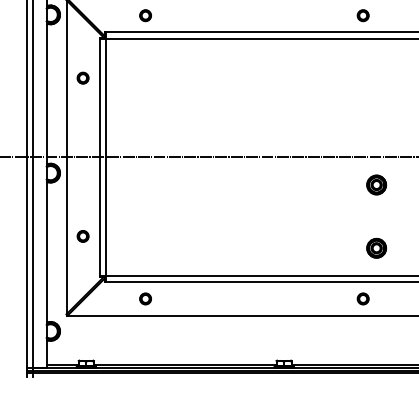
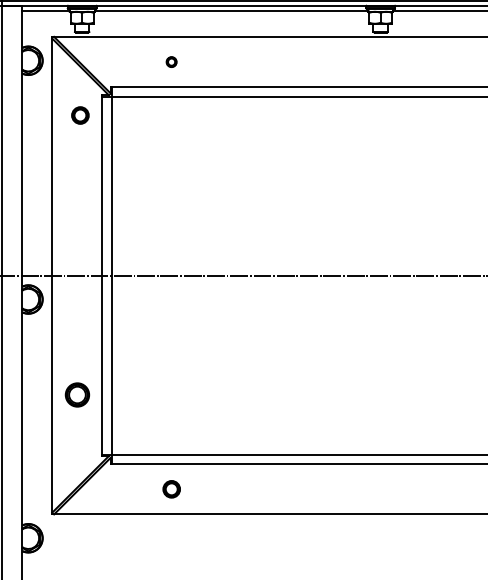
part: (145, 15) -> (171, 61), size x0.6
part: (82, 77) -> (79, 114), moved
part: (82, 236) -> (76, 395), size x1.4

